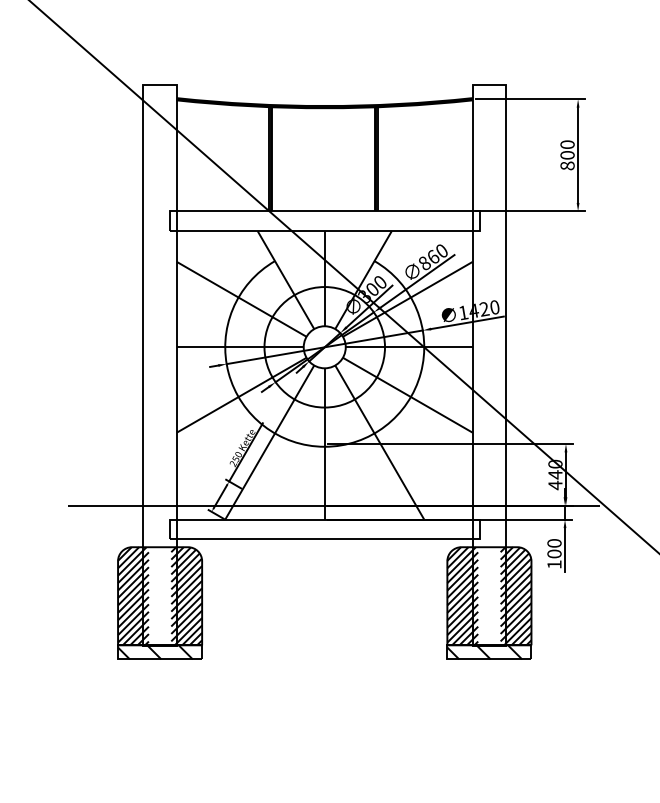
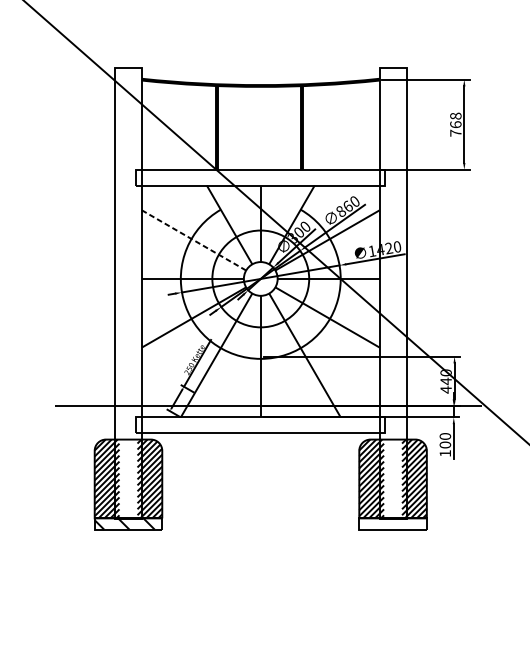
text: (567, 155) -> (455, 124), 800 -> 768
line: (241, 299) -> (193, 240), solid -> dashed
hatch: (484, 652) -> (389, 524), removed

